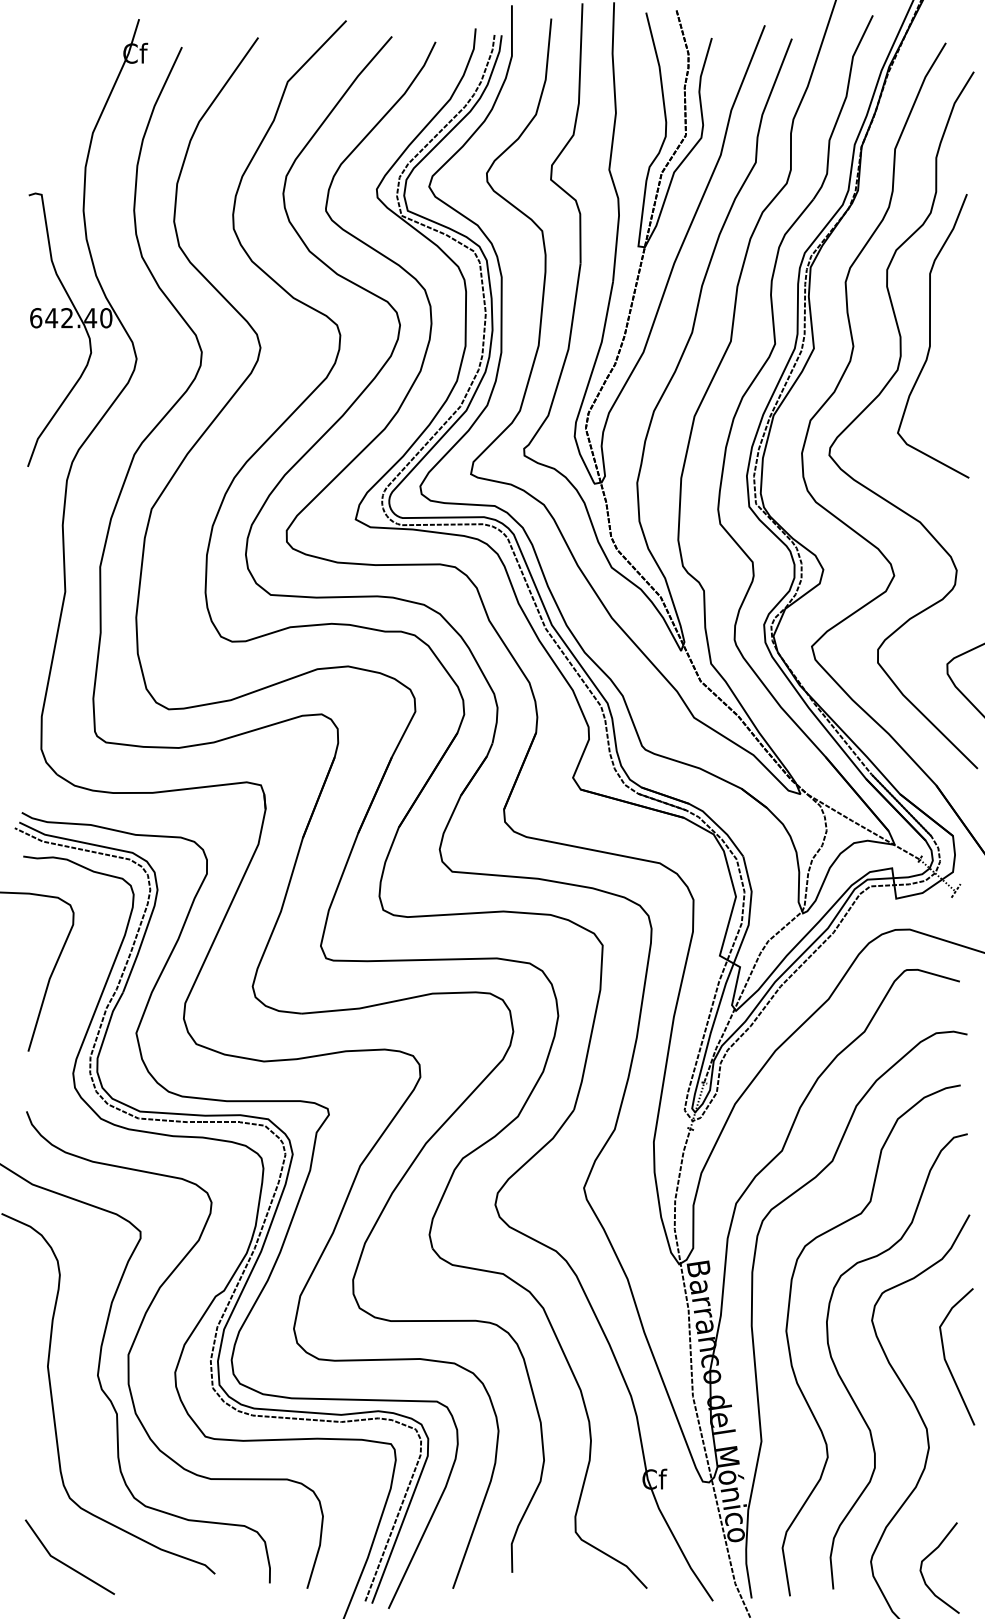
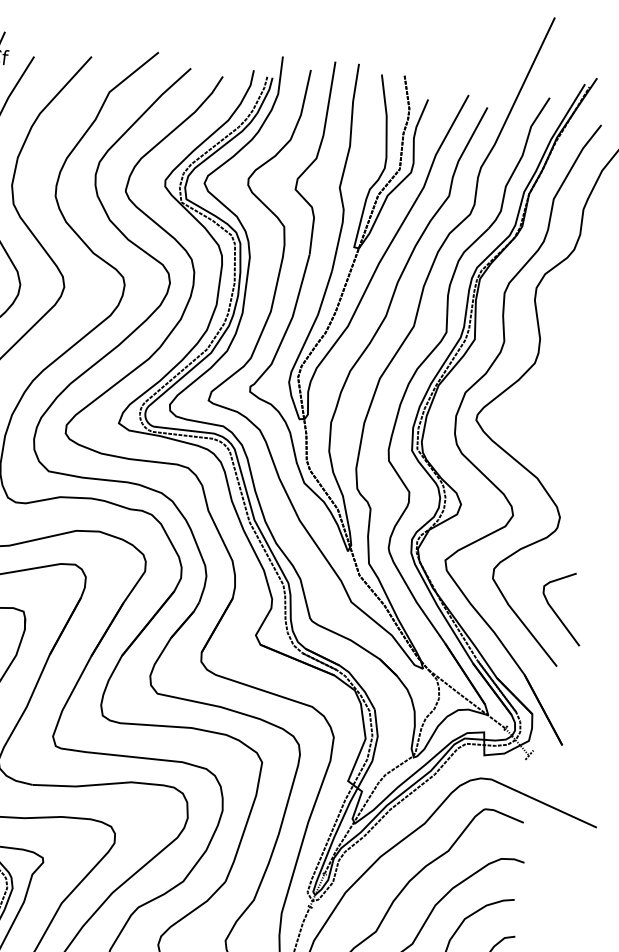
curve: (930, 336) -> (562, 341), removed

